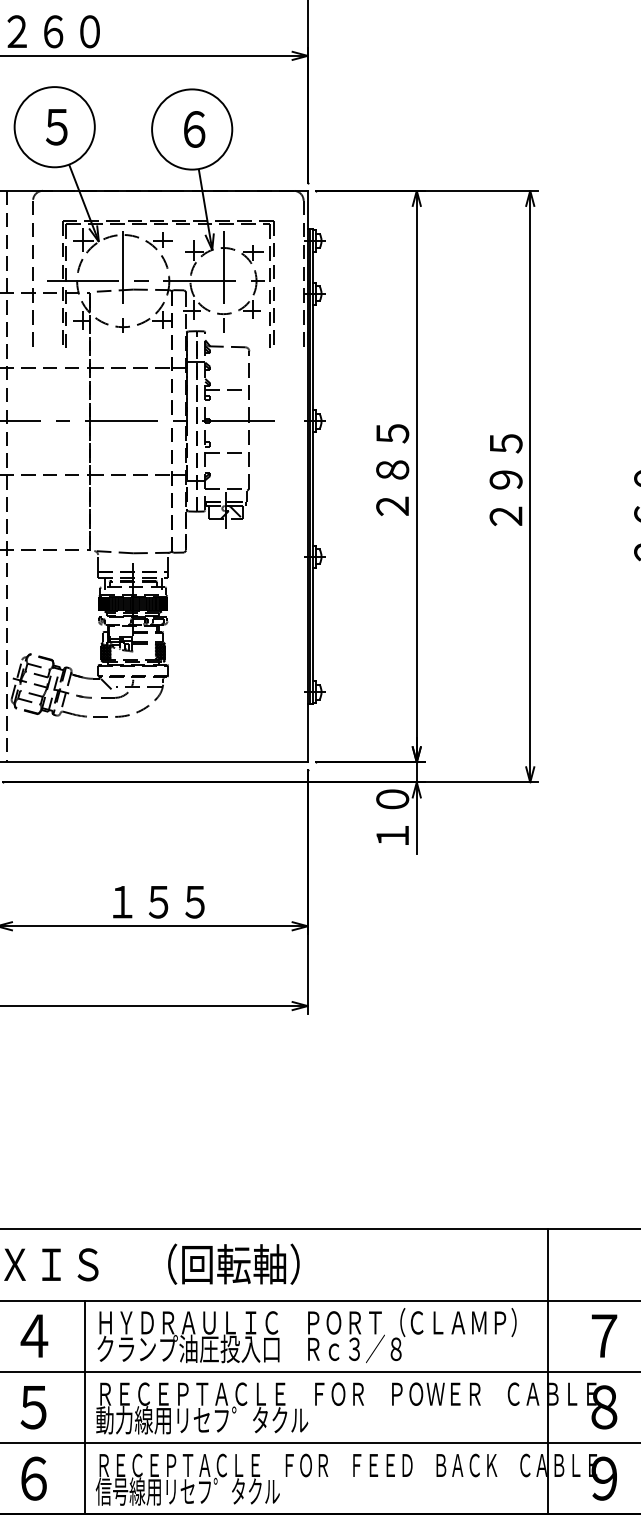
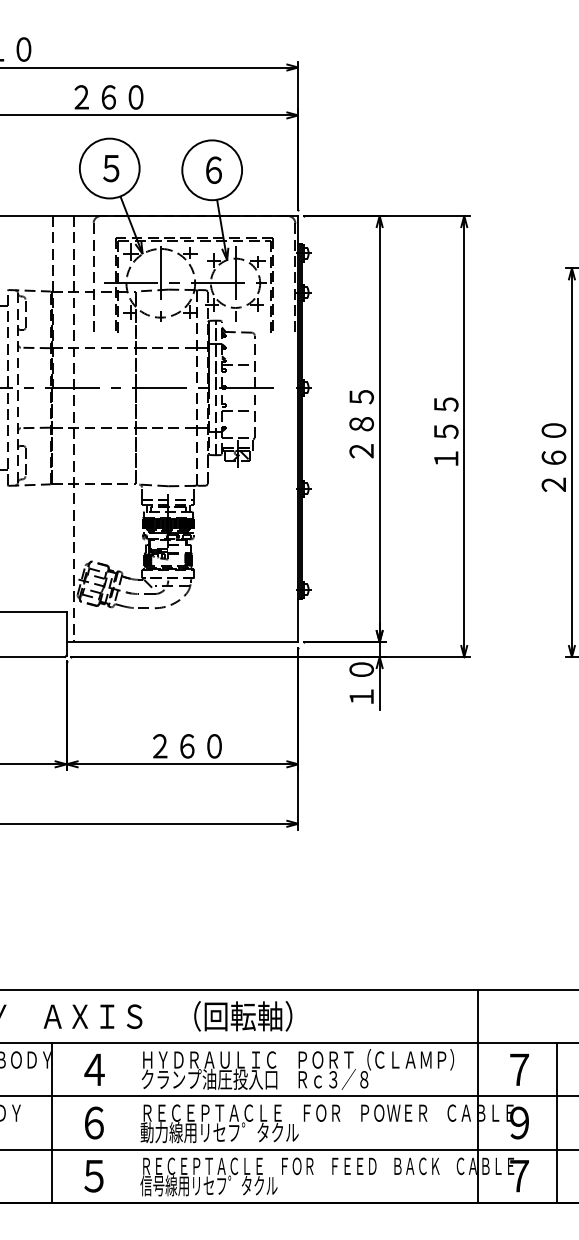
text: (506, 497) -> (446, 444), ２９５ -> １５５
text: (159, 902) -> (187, 746), １５５ -> ２６０
text: (32, 1406) -> (93, 1122), ５ -> ６
line: (85, 1406) -> (132, 1122), removed
text: (604, 1406) -> (519, 1122), ８ -> ９
text: (32, 1477) -> (93, 1175), ６ -> ５
text: (604, 1477) -> (519, 1175), ９ -> ７

